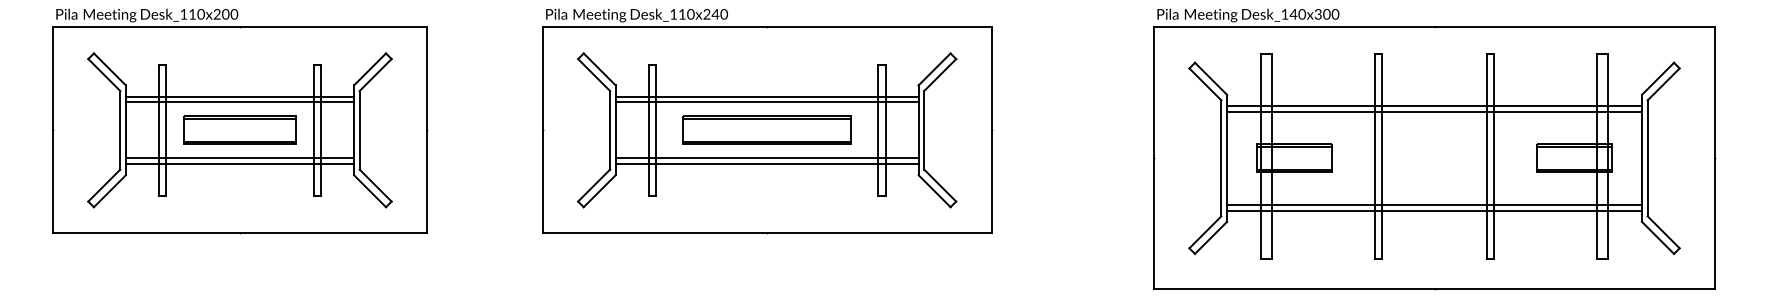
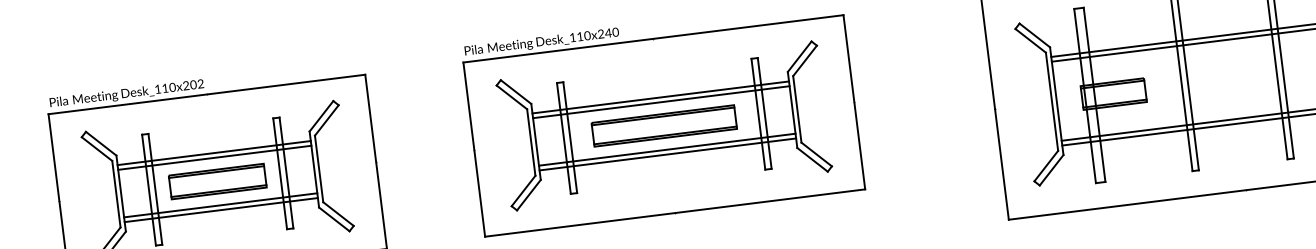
text: (234, 14) -> (200, 84), Desk_110x200 -> Desk_110x202

